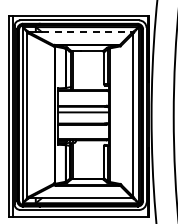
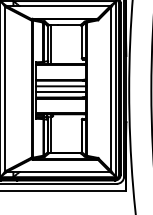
line: (87, 32) -> (65, 6), dashed -> solid
line: (83, 117) -> (61, 91), added

